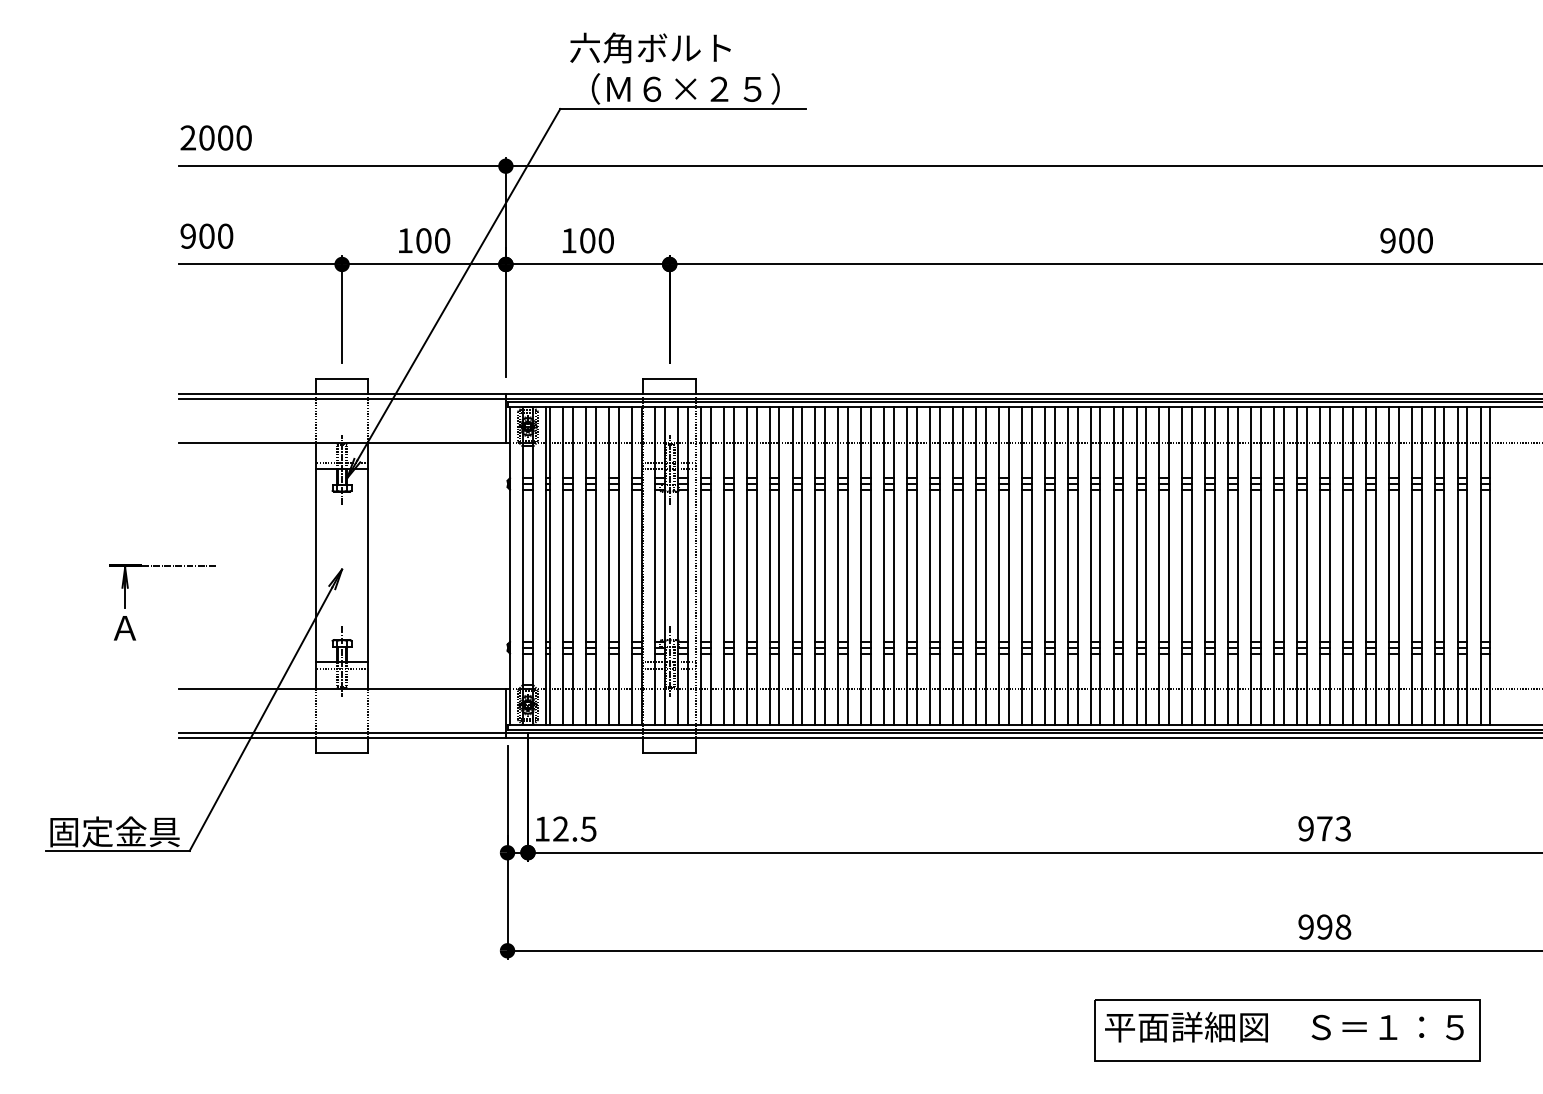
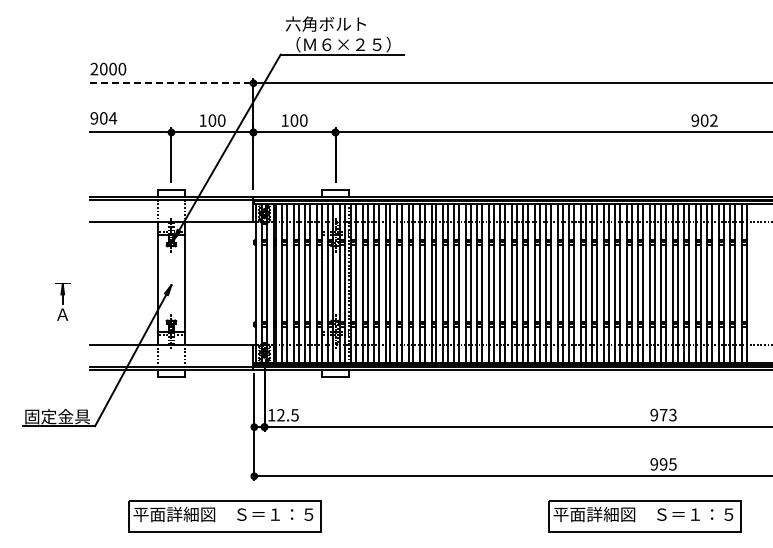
line: (342, 166) -> (171, 83), solid -> dashed
text: (224, 236) -> (112, 118), 900 -> 904
text: (1424, 240) -> (713, 120), 900 -> 902
line: (178, 565) -> (89, 283), removed
text: (1342, 927) -> (672, 464), 998 -> 995
part: (448, 1031) -> (224, 516), added

